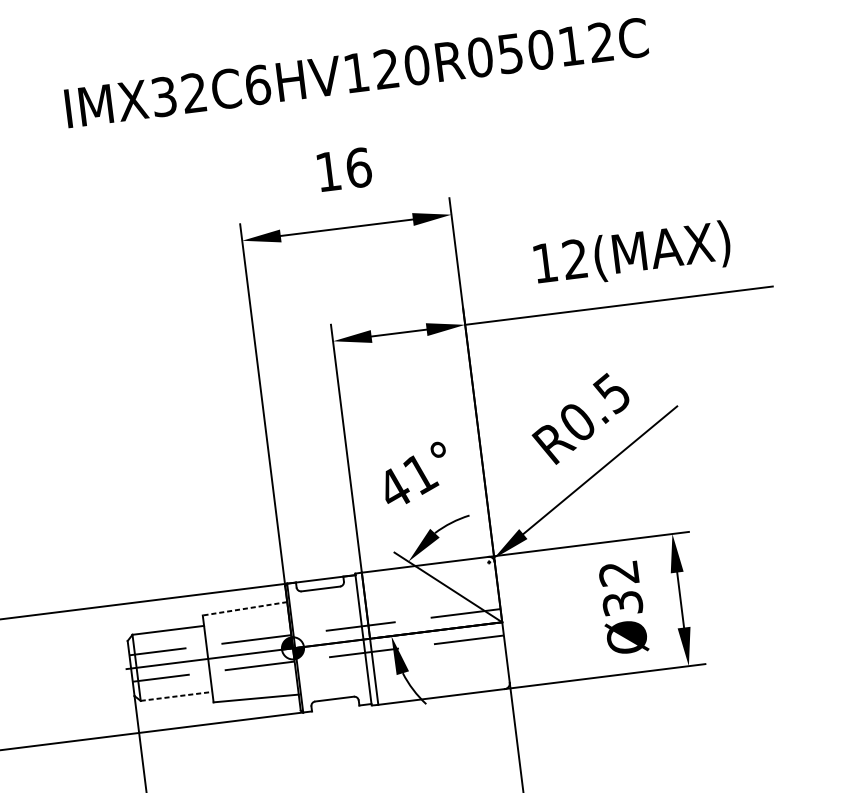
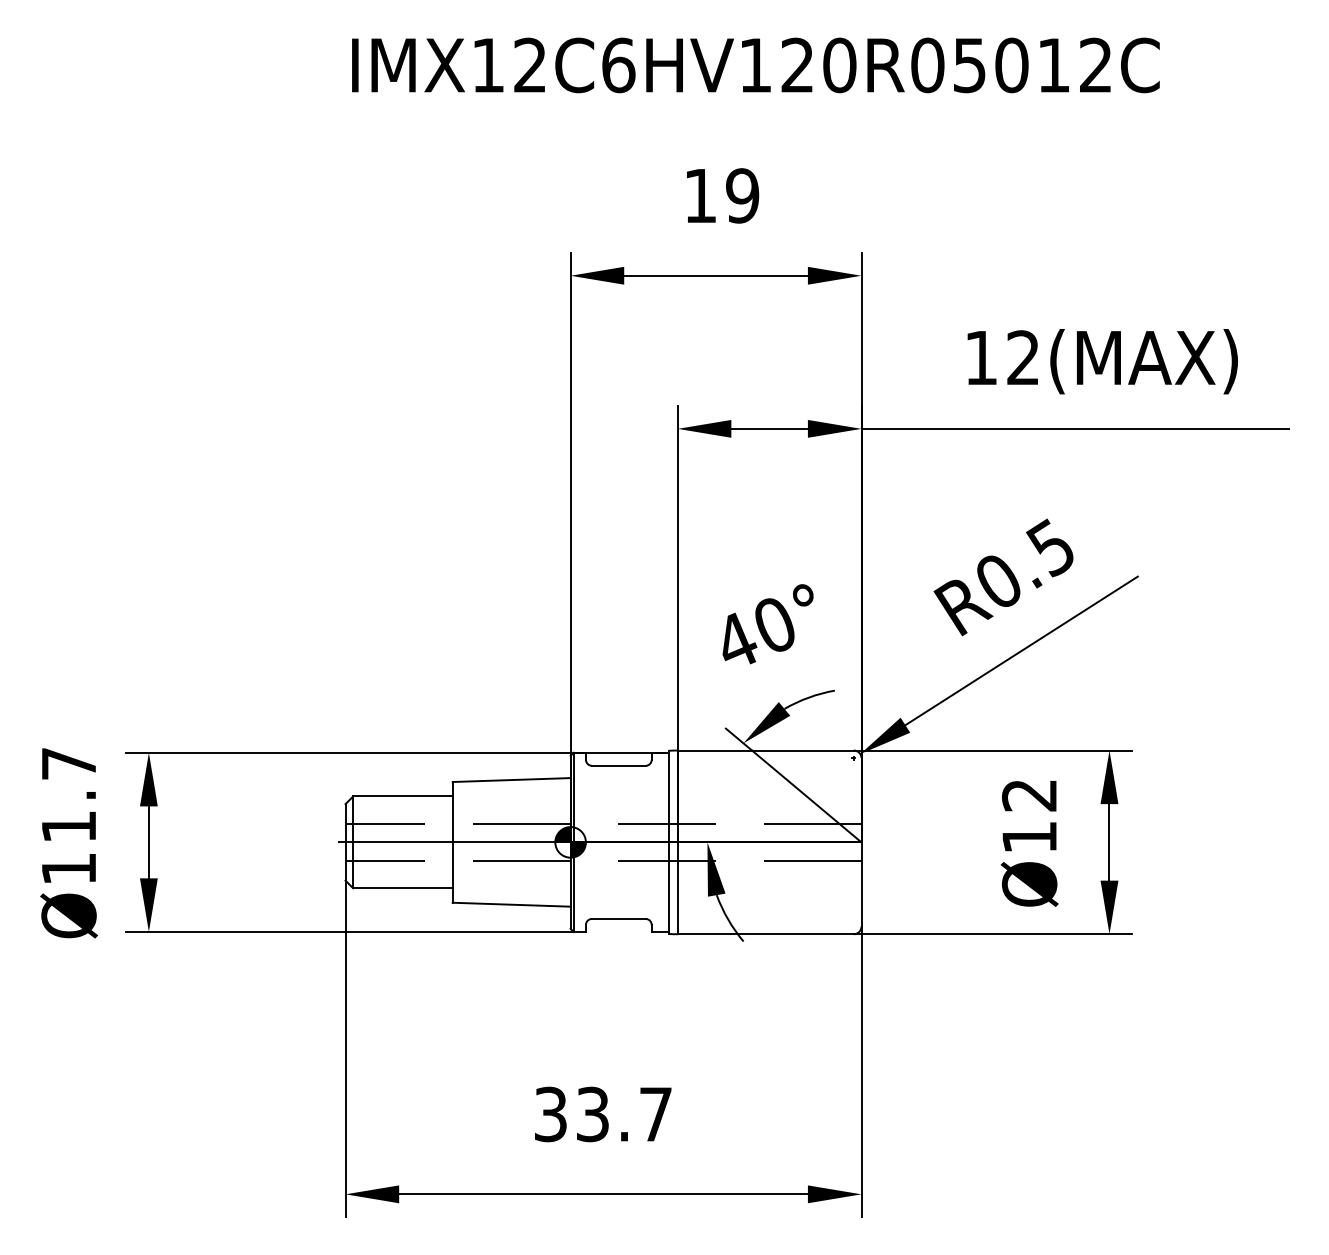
text: (164, 96) -> (488, 65), IMX32C6HV120R05012C -> IMX12C6HV120R05012C
text: (358, 167) -> (742, 195), 16 -> 19
text: (421, 474) -> (775, 626), 41° -> 40°
text: (622, 603) -> (1029, 837), Ø32 -> Ø12
line: (244, 609) -> (511, 780), dashed -> solid
line: (176, 696) -> (402, 888), dashed -> solid

